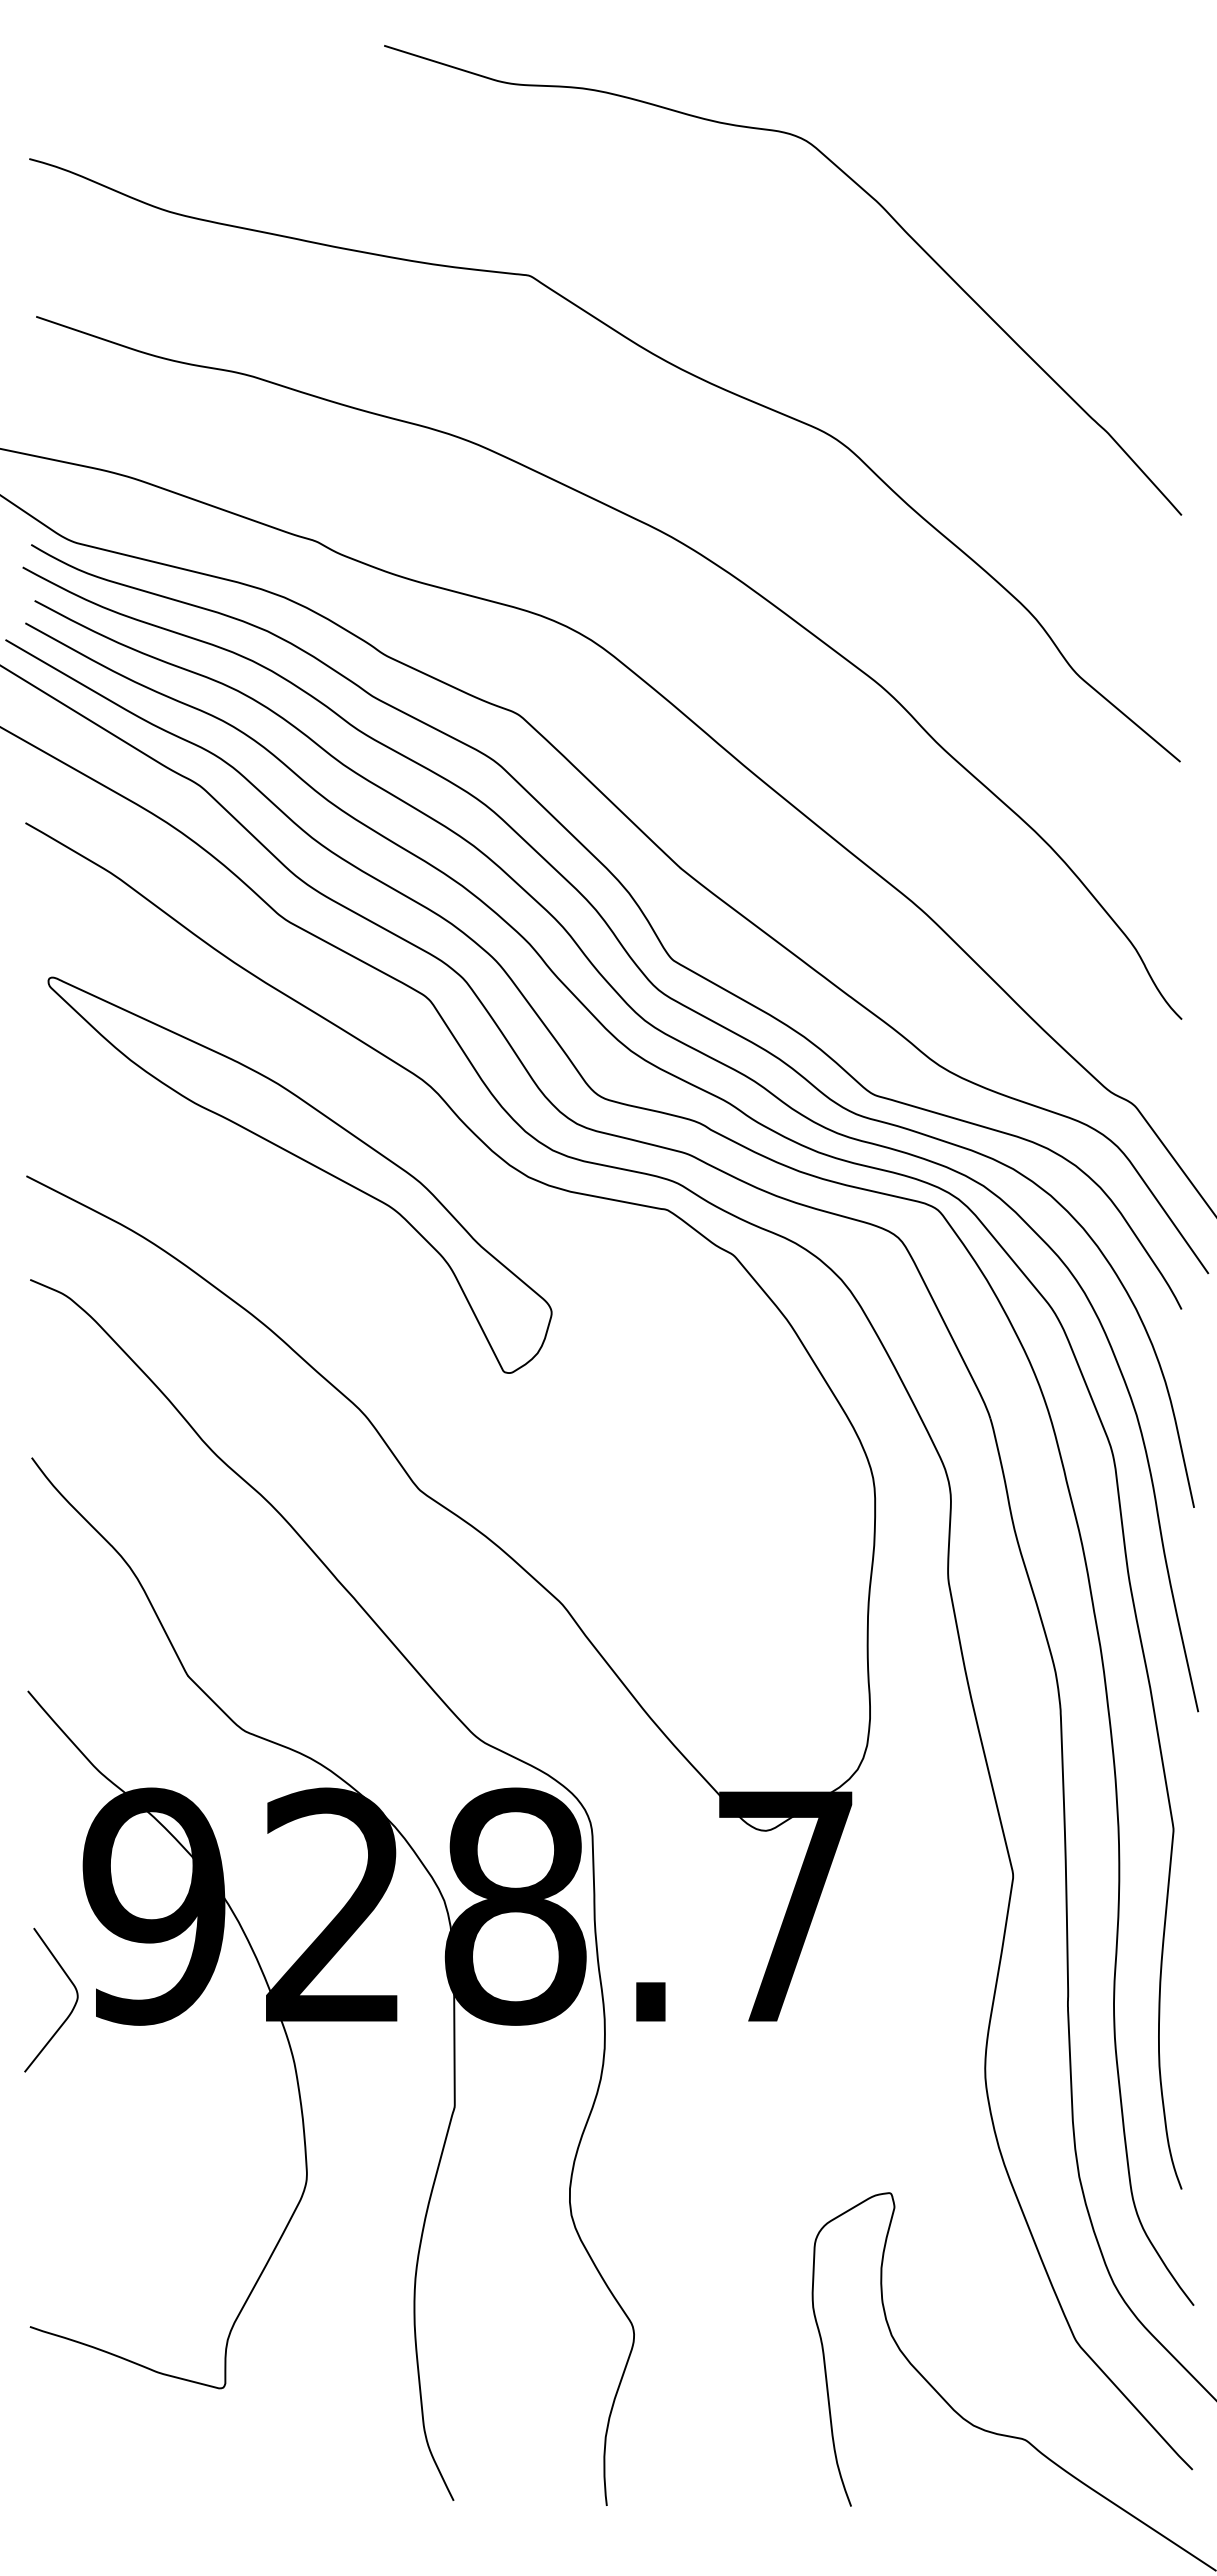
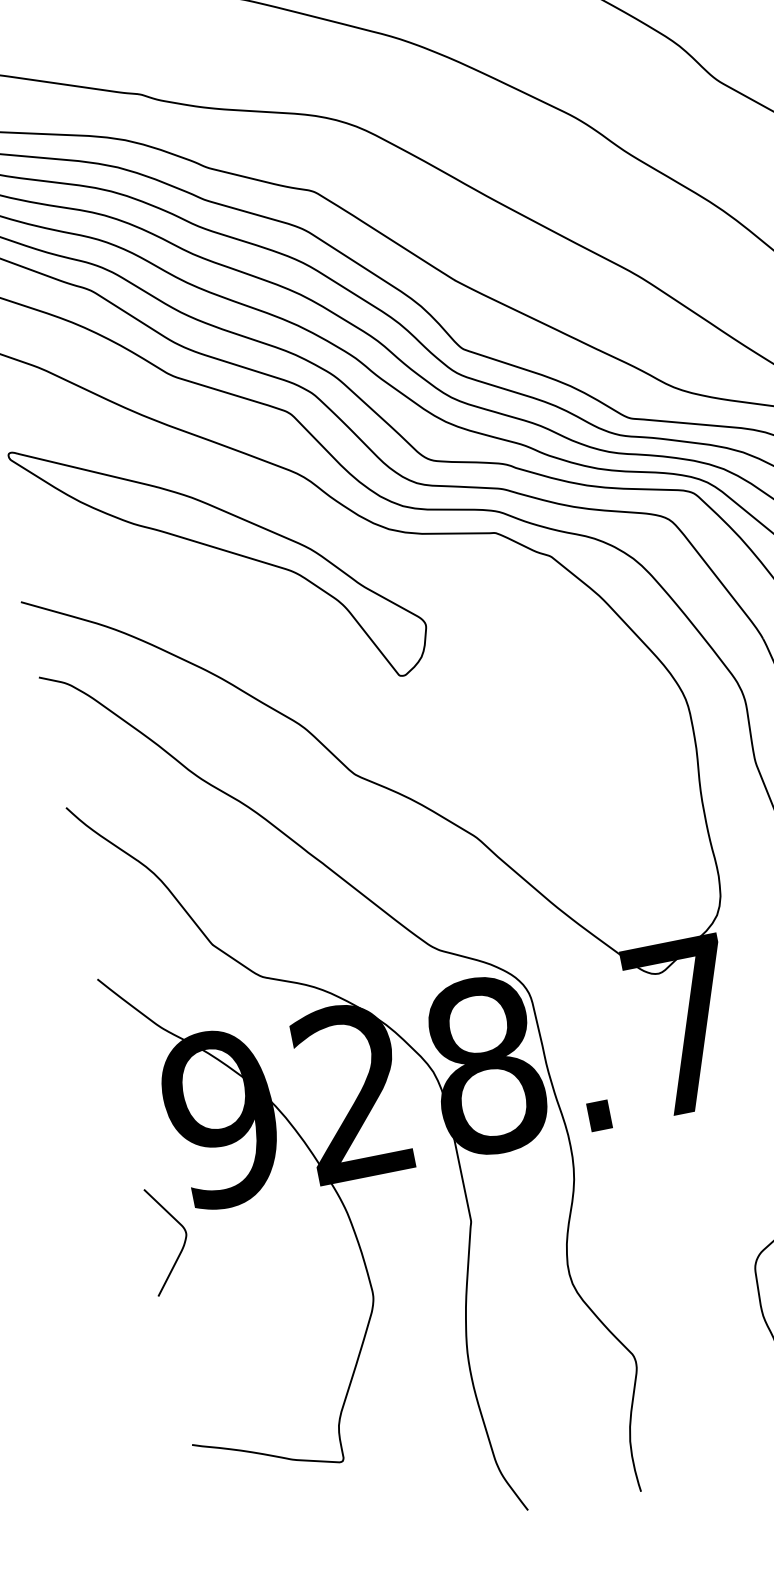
curve: (70, 2011) -> (183, 1245), moved

